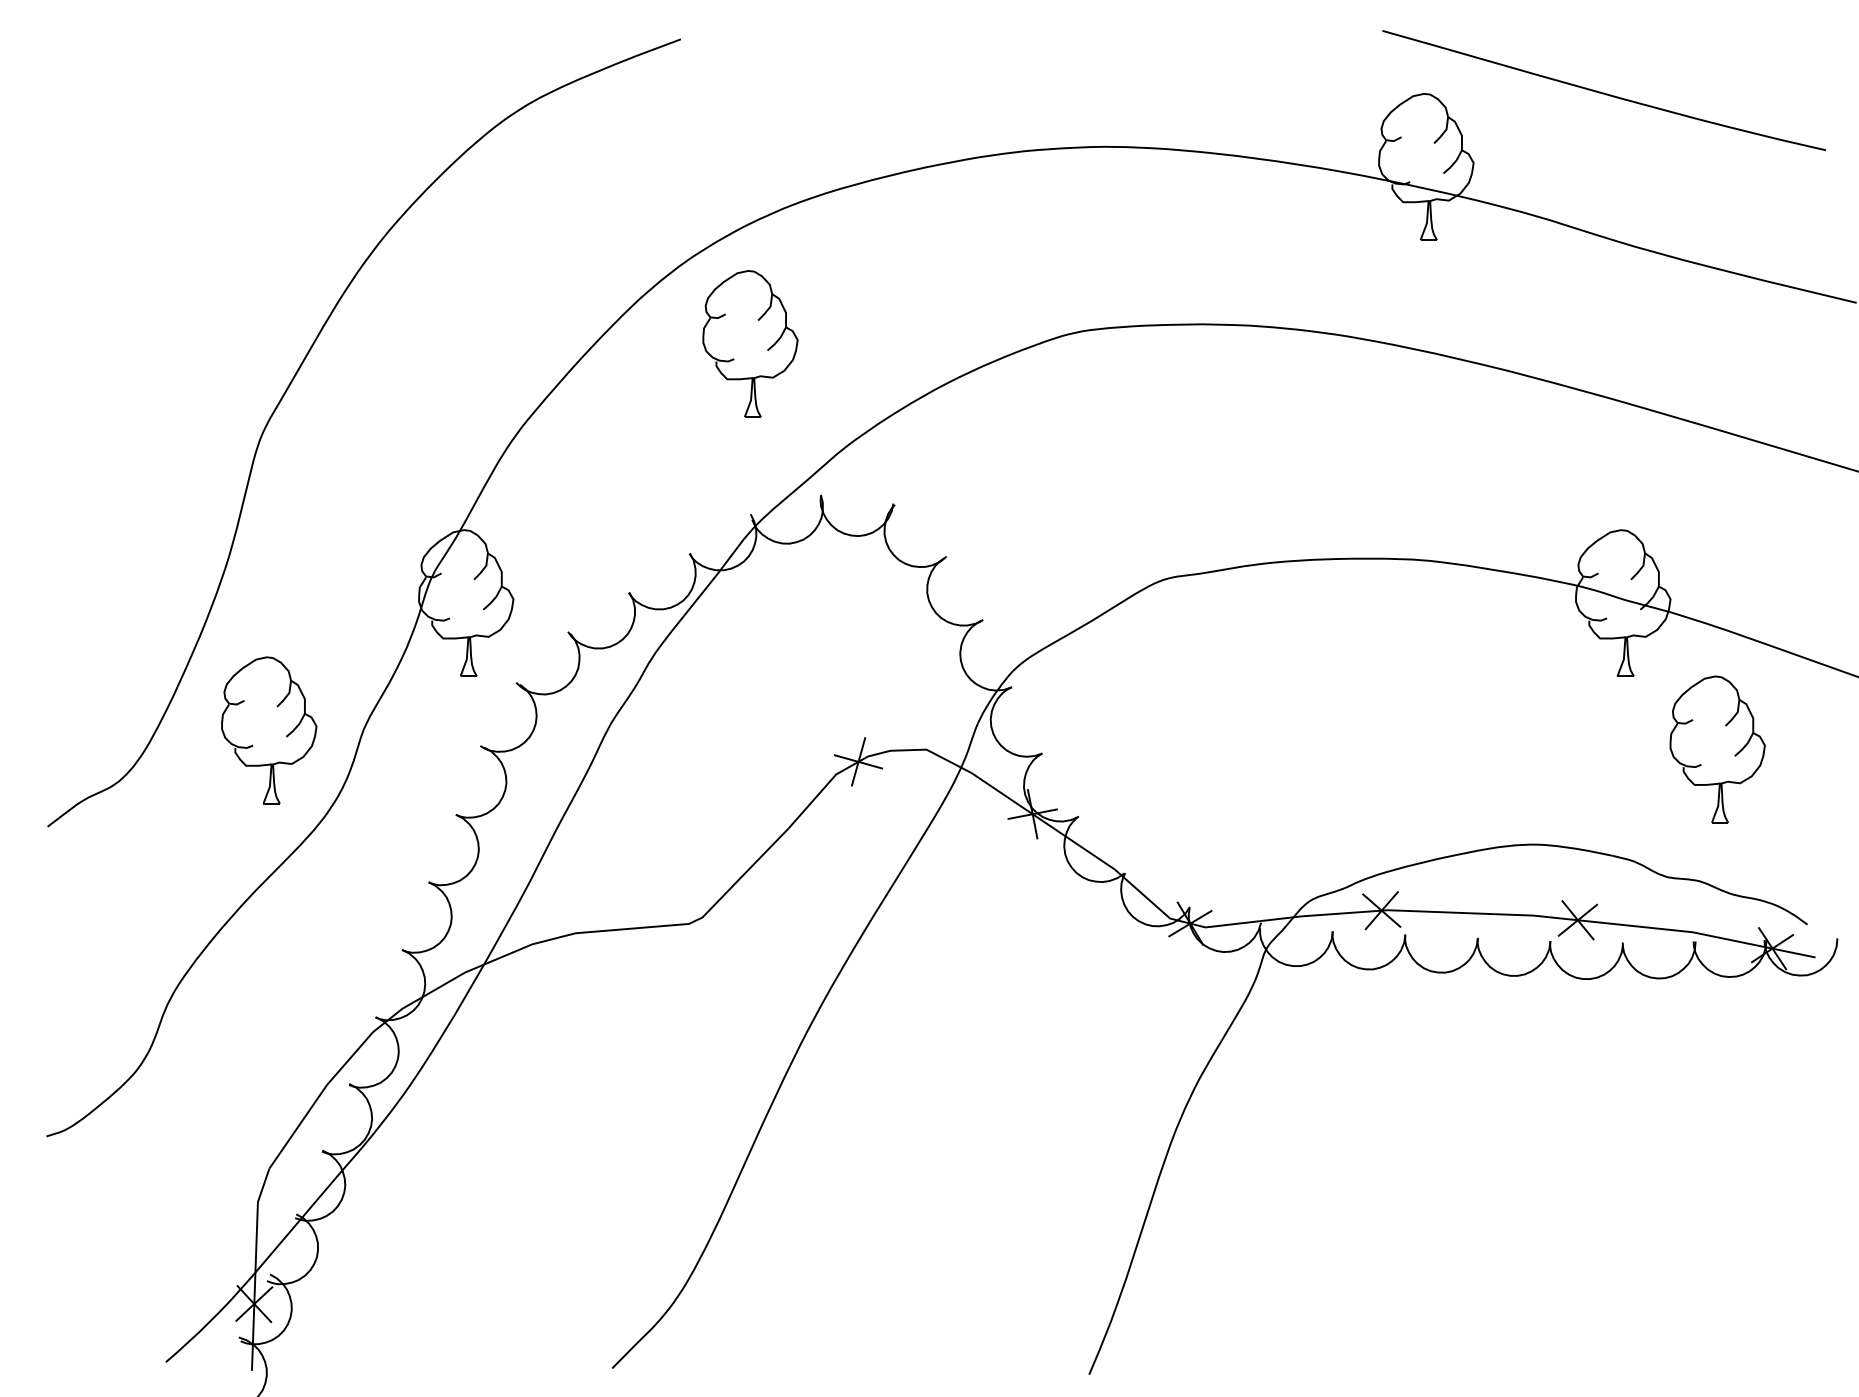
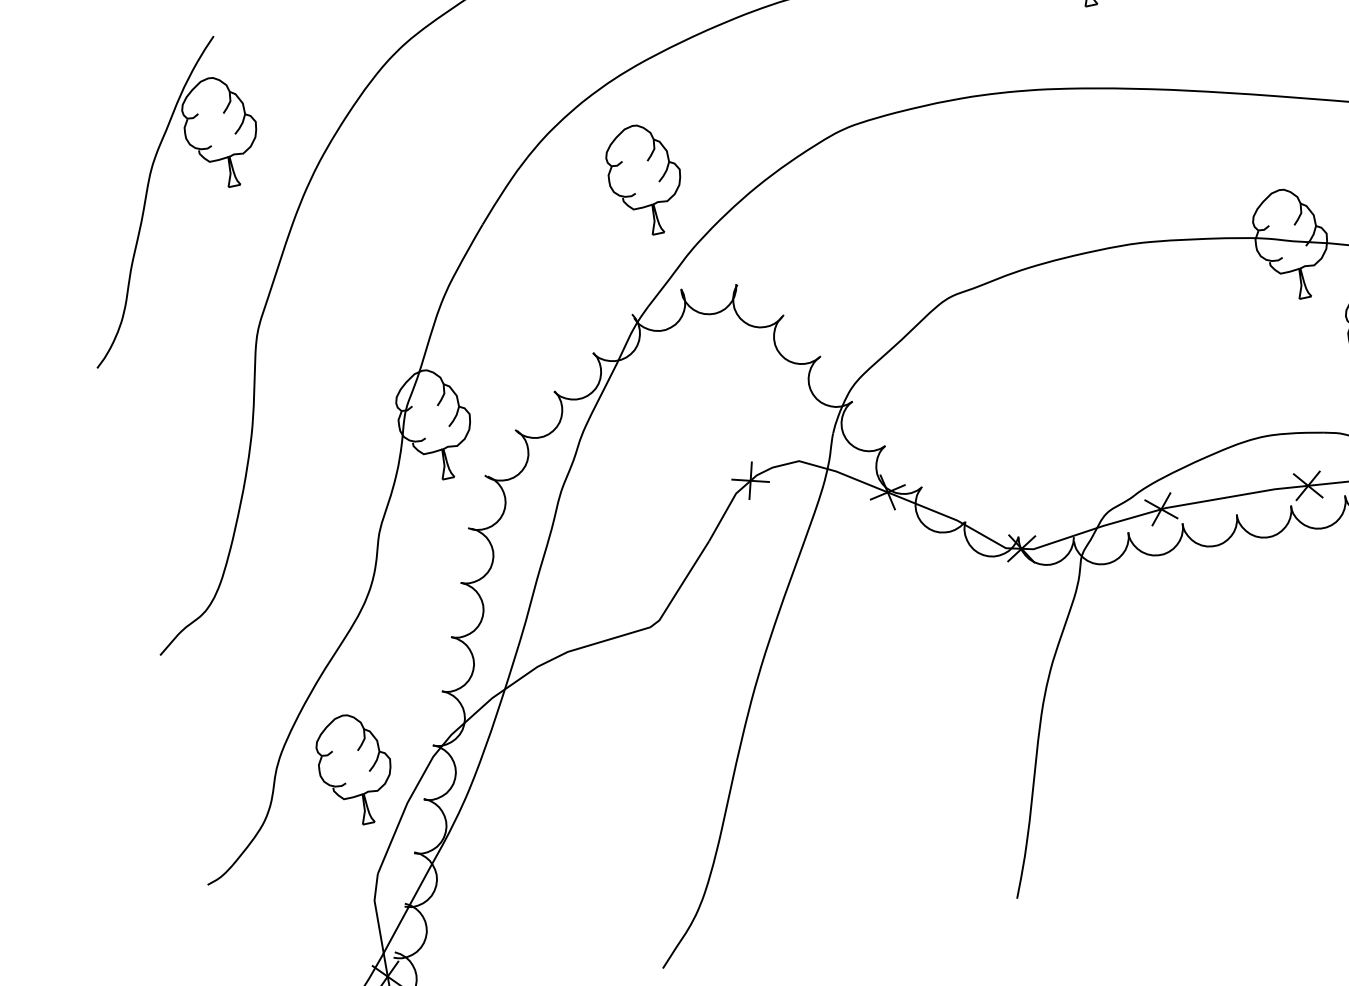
part: (156, 227) -> (147, 194), added
part: (750, 343) -> (645, 179), moved
part: (269, 730) -> (355, 769), moved

